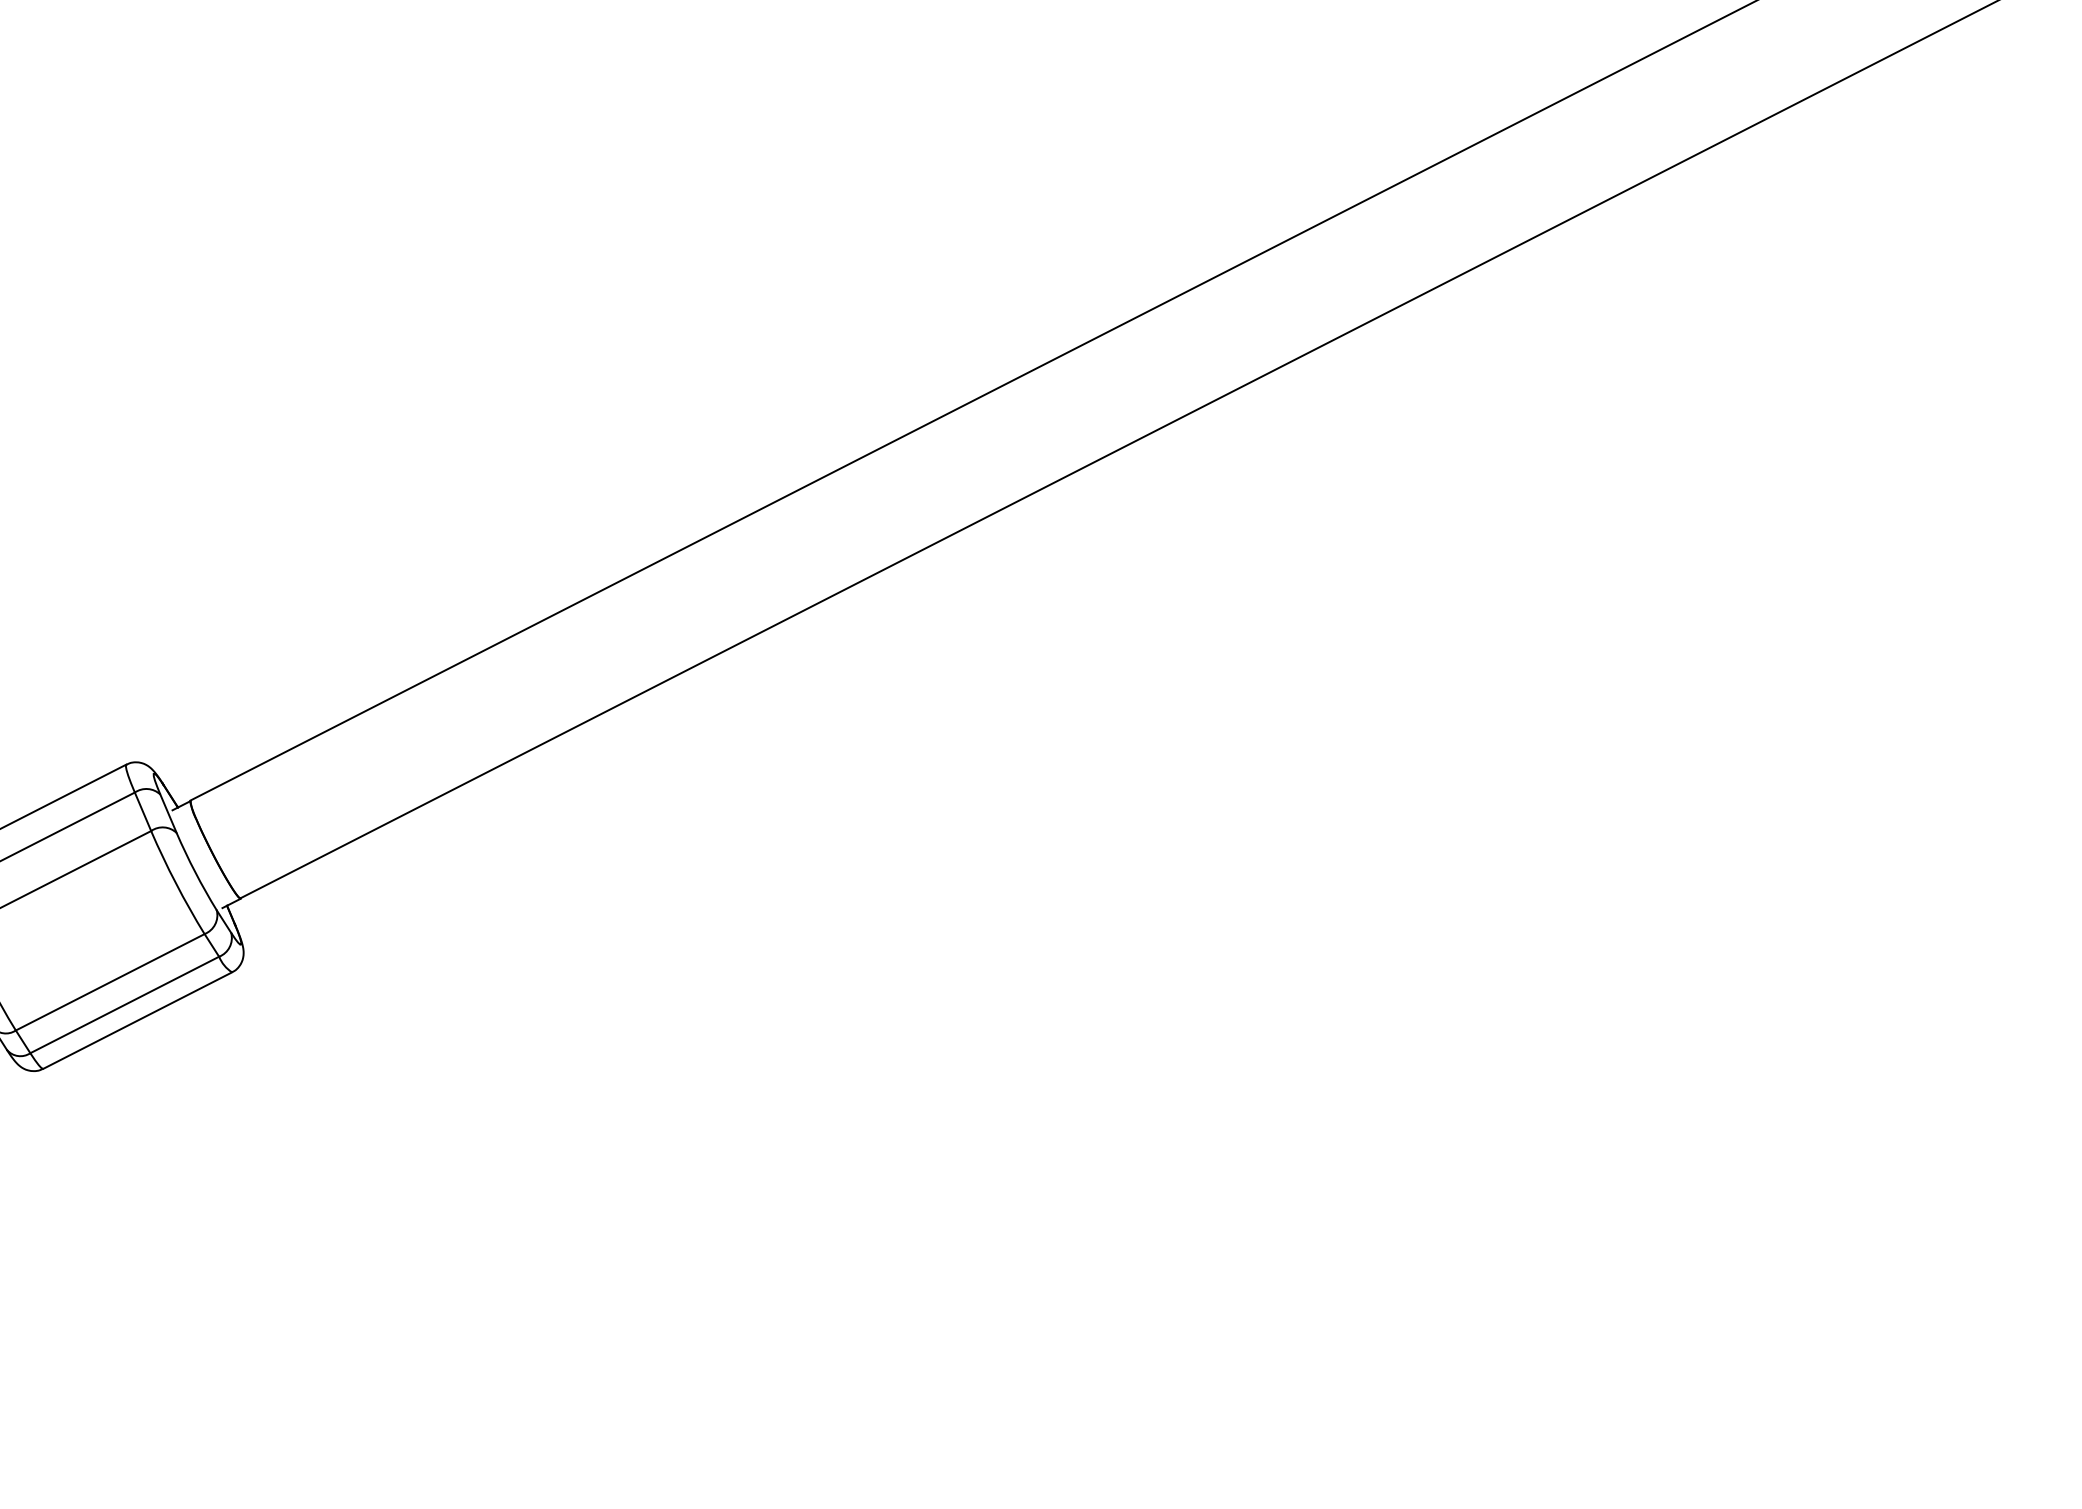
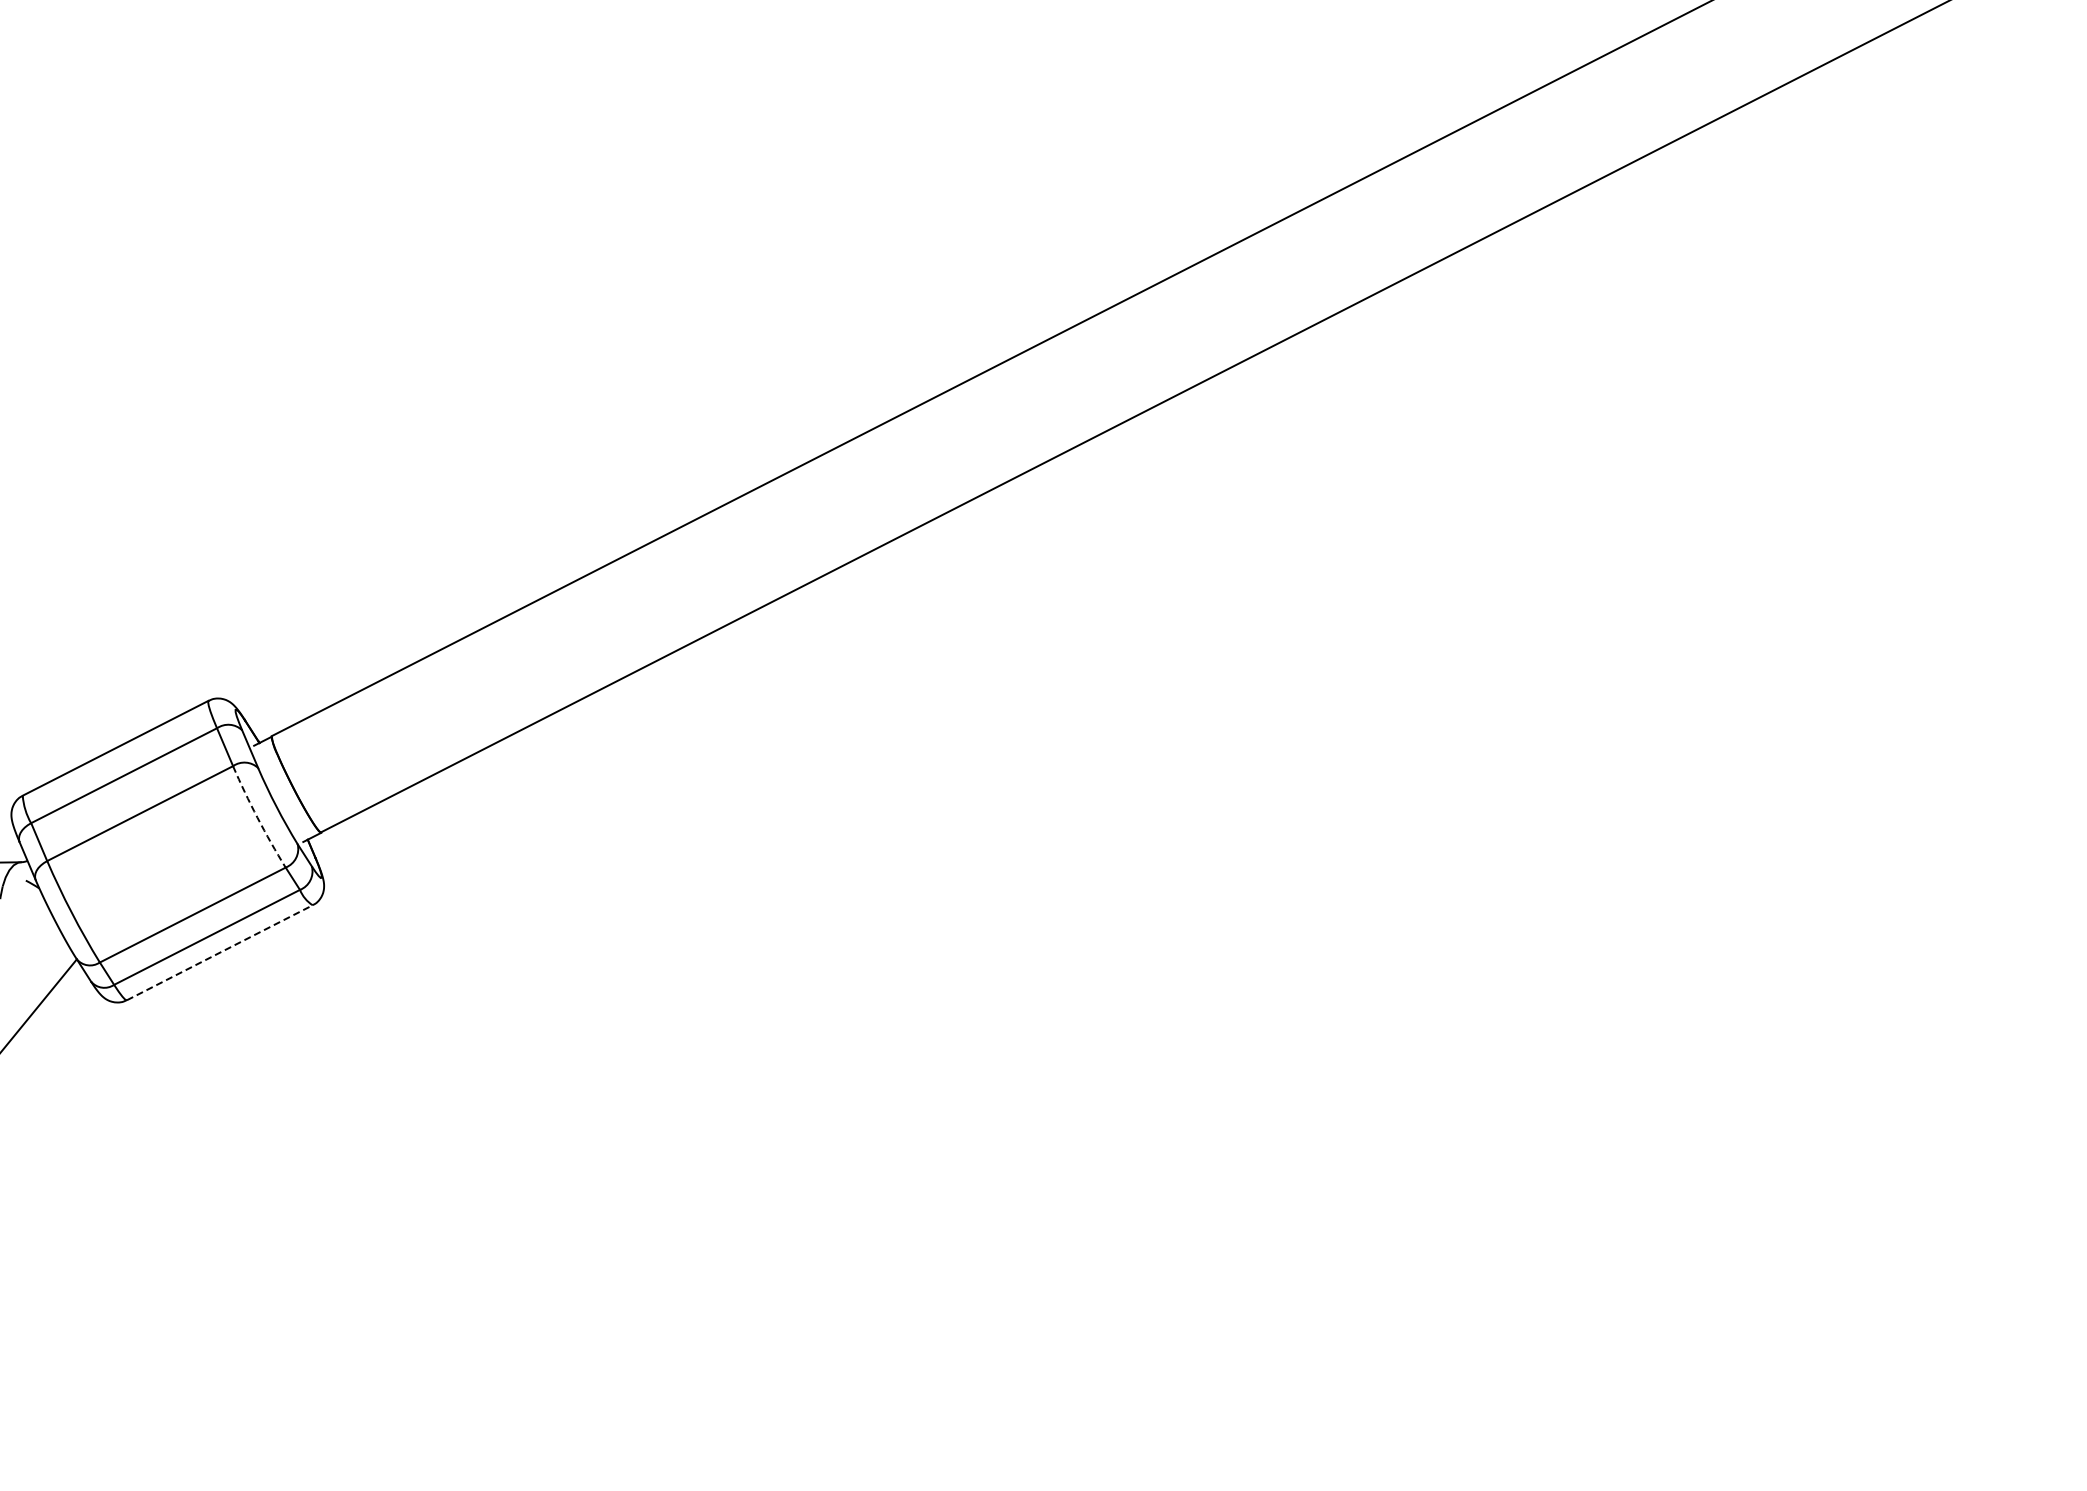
arc: (175, 883) -> (257, 817), solid -> dashed
line: (138, 1020) -> (220, 952), solid -> dashed

